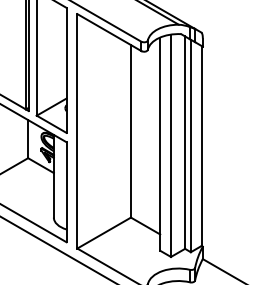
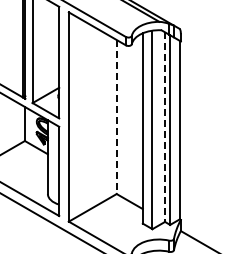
line: (130, 131) -> (116, 117), solid -> dashed
line: (185, 143) -> (165, 127), solid -> dashed

